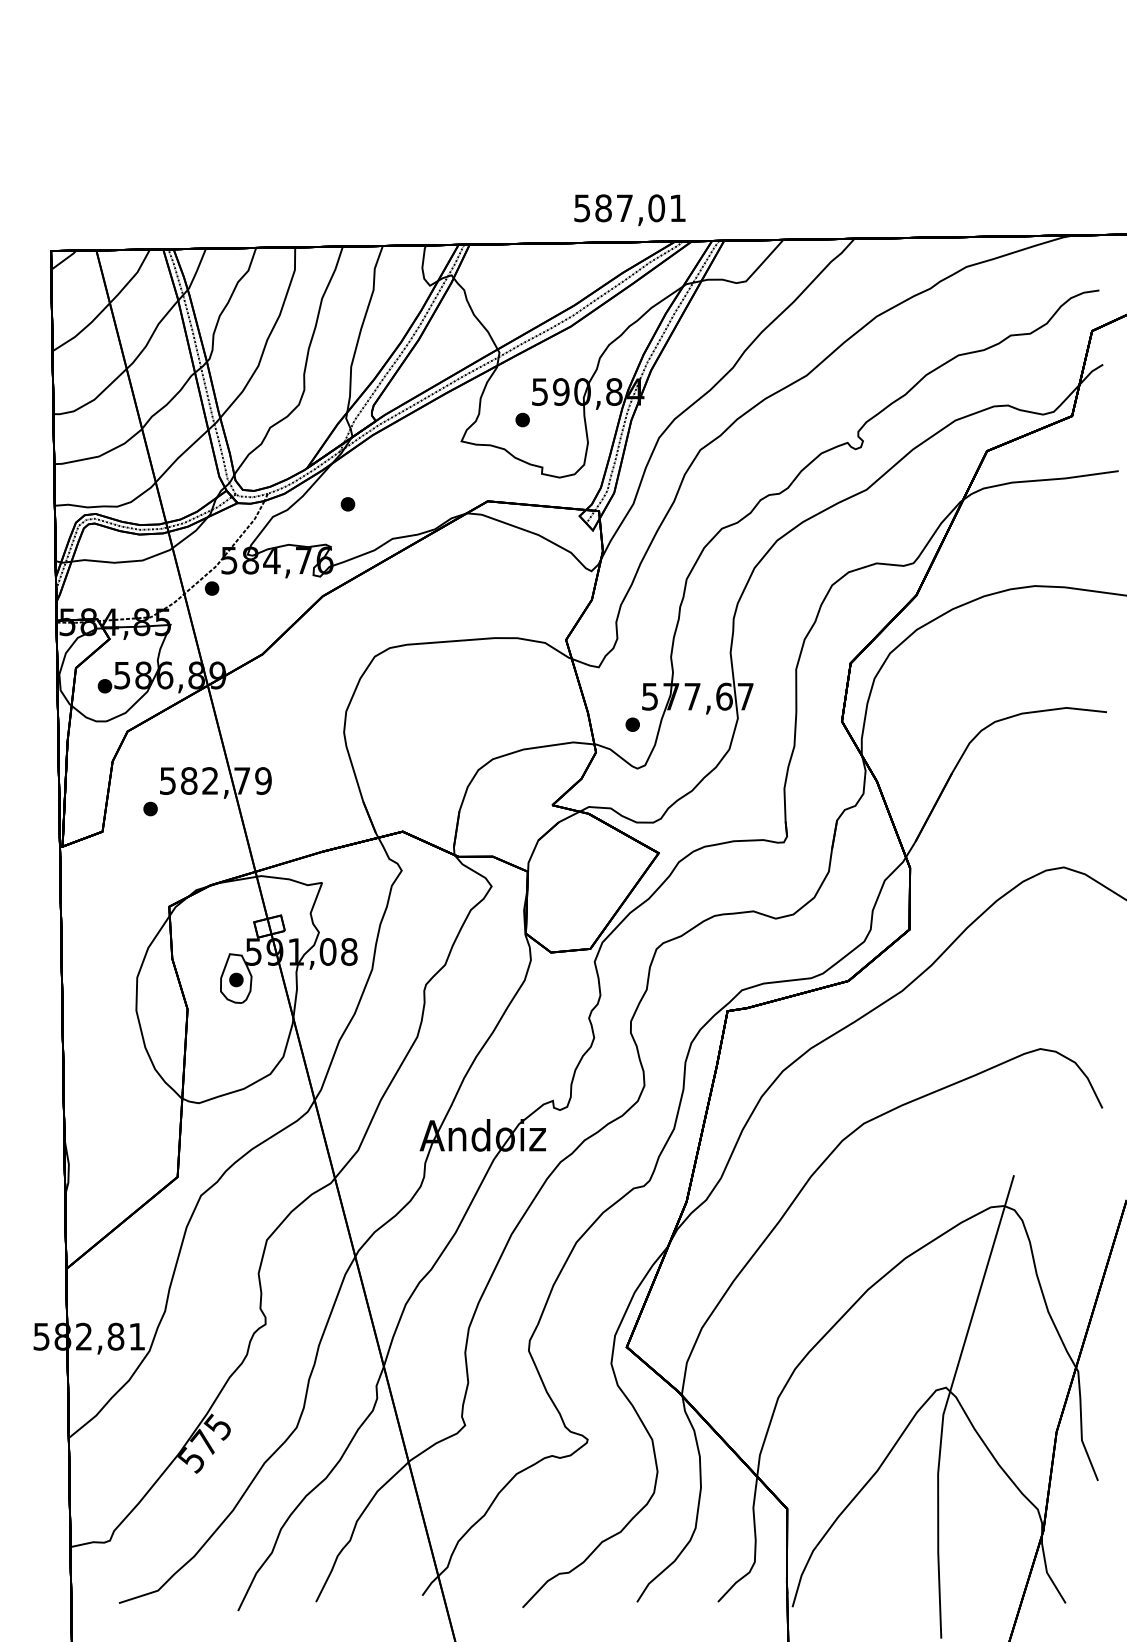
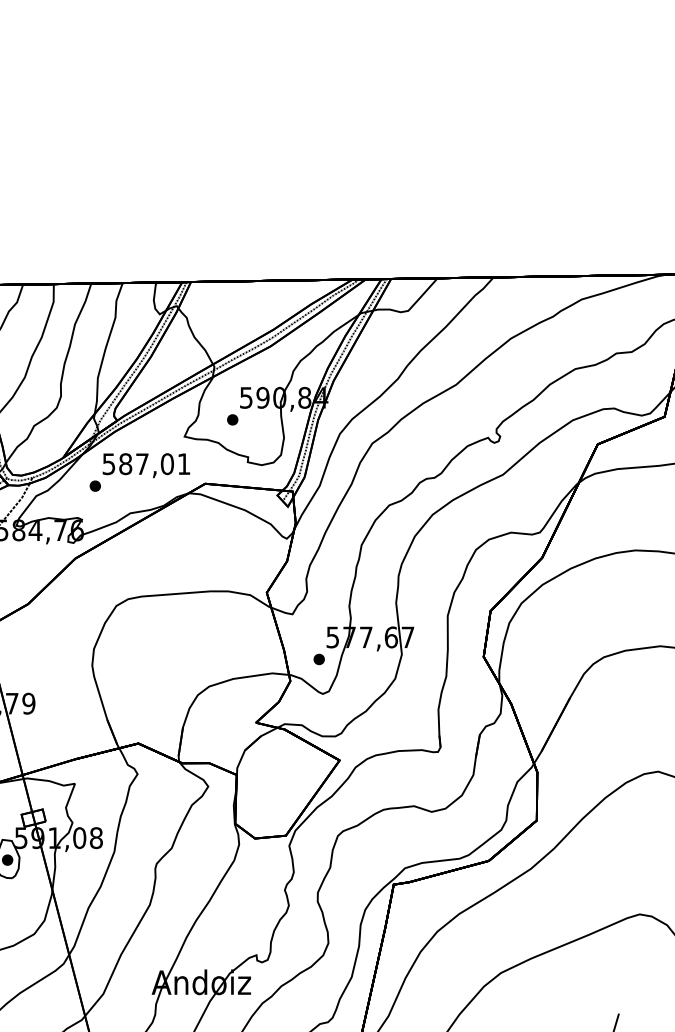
text: (629, 210) -> (146, 465), moved

